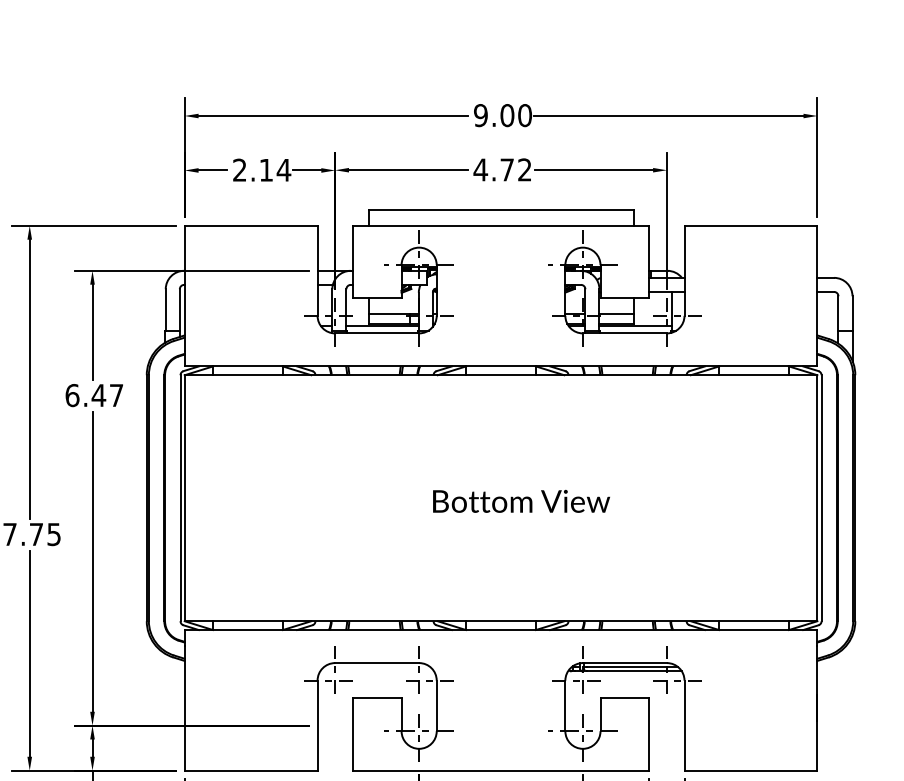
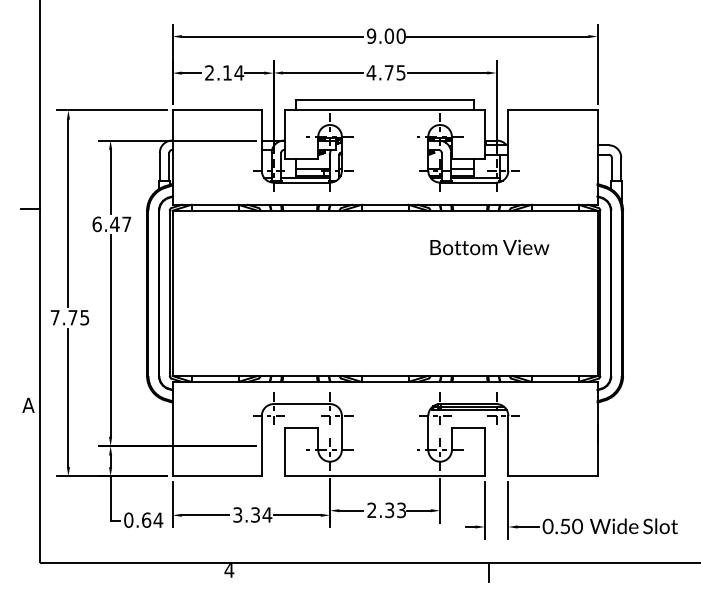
text: (523, 169) -> (400, 72), 4.72 -> 4.75
text: (521, 501) -> (489, 247), moved

